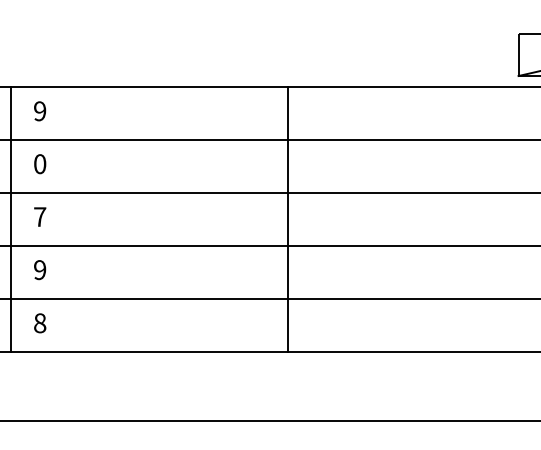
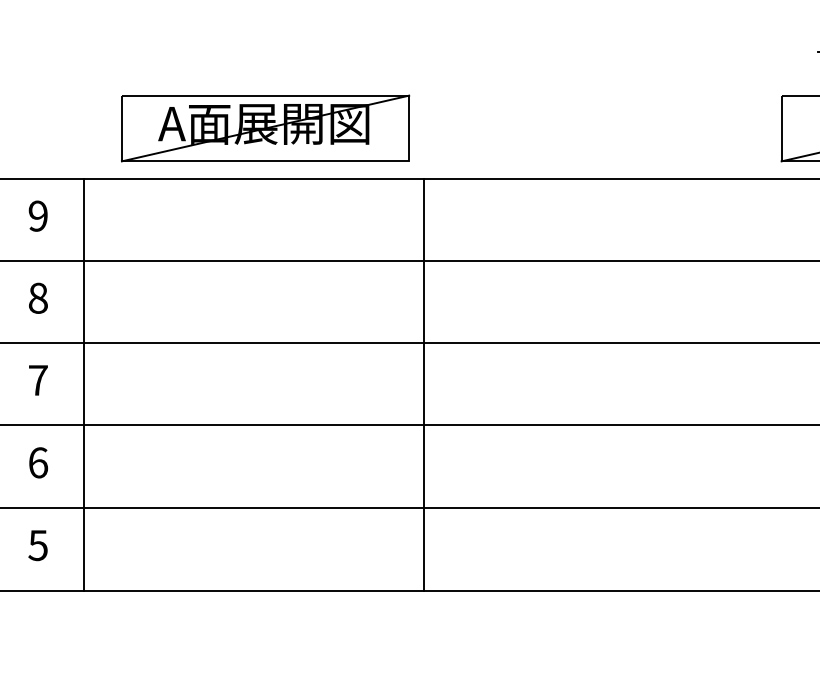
part: (186, 54) -> (265, 127), added
text: (40, 163) -> (38, 297), 0 -> 8
line: (69, 219) -> (83, 384), added
text: (40, 270) -> (38, 463), 9 -> 6
text: (39, 323) -> (37, 545), 8 -> 5

